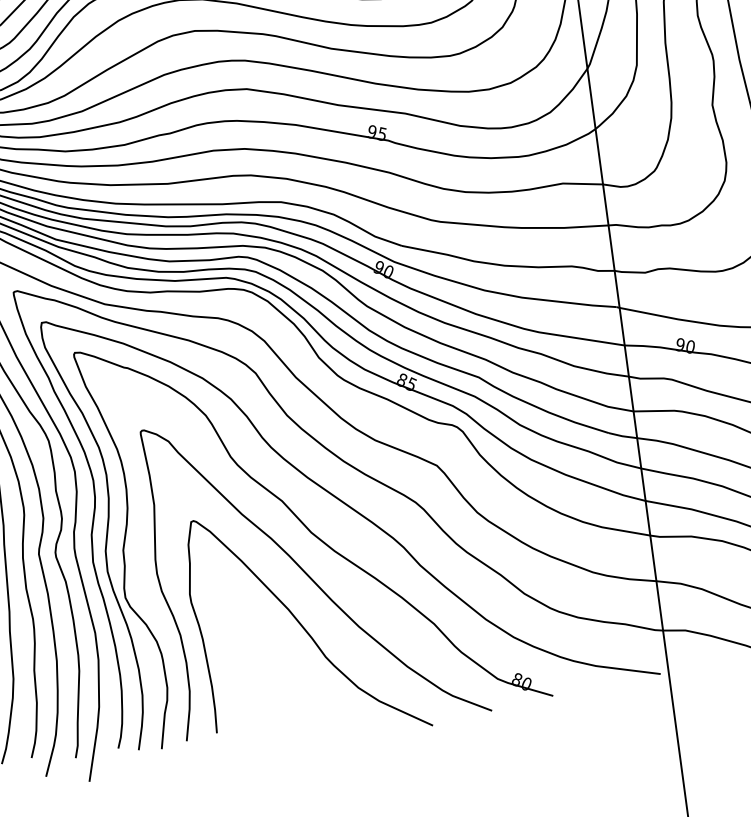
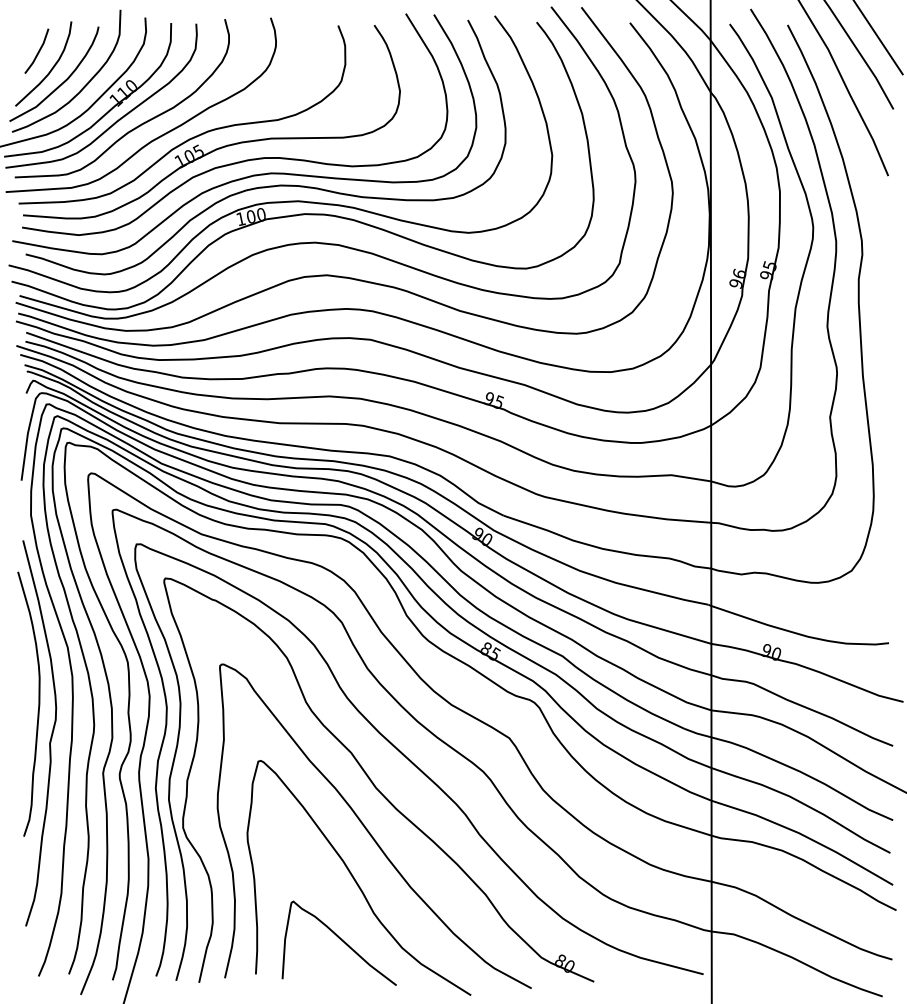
curve: (295, 687) -> (339, 939), added

